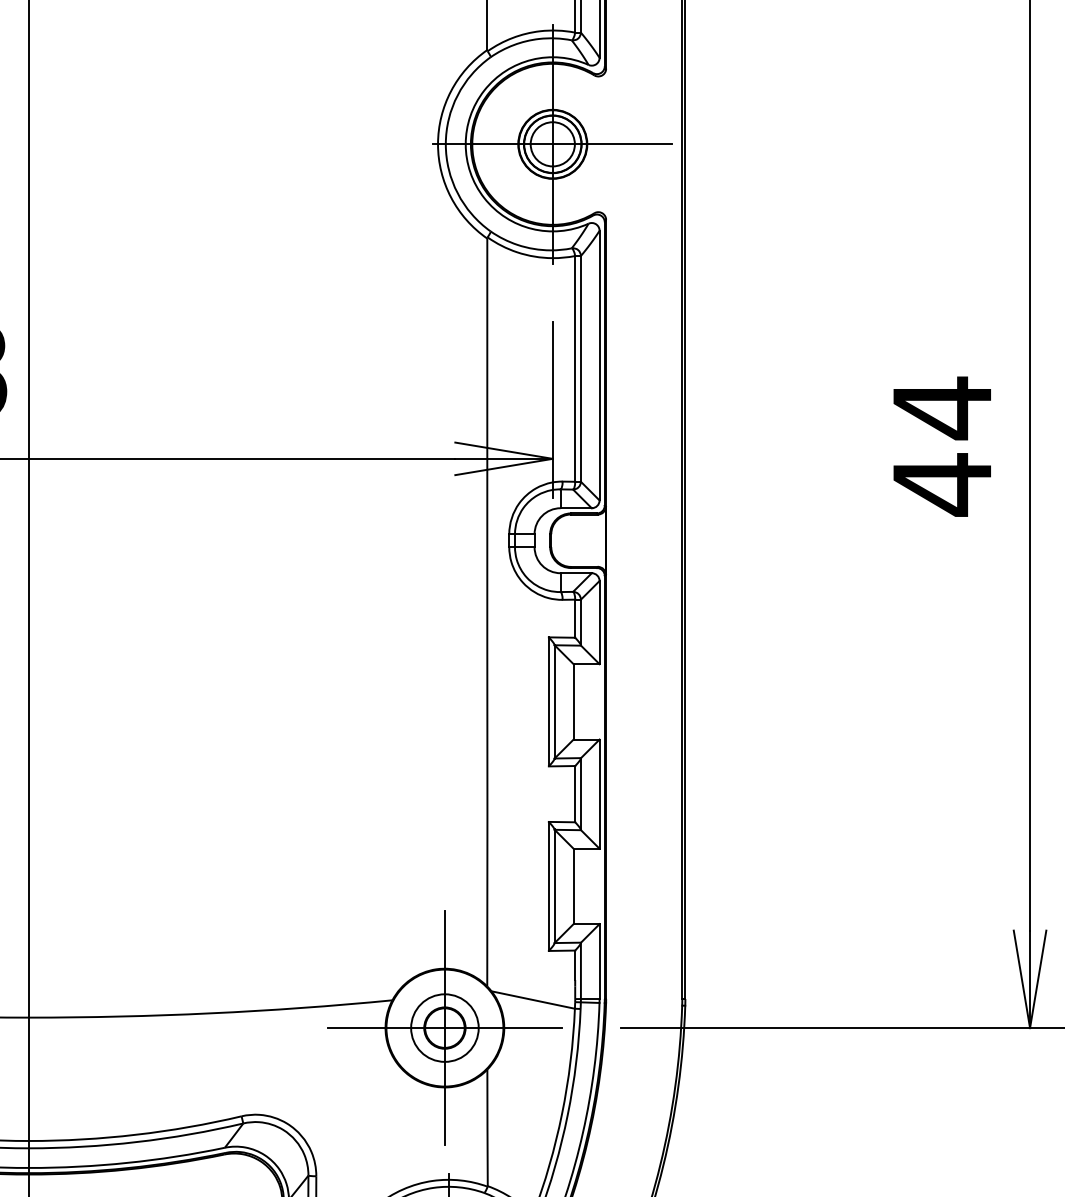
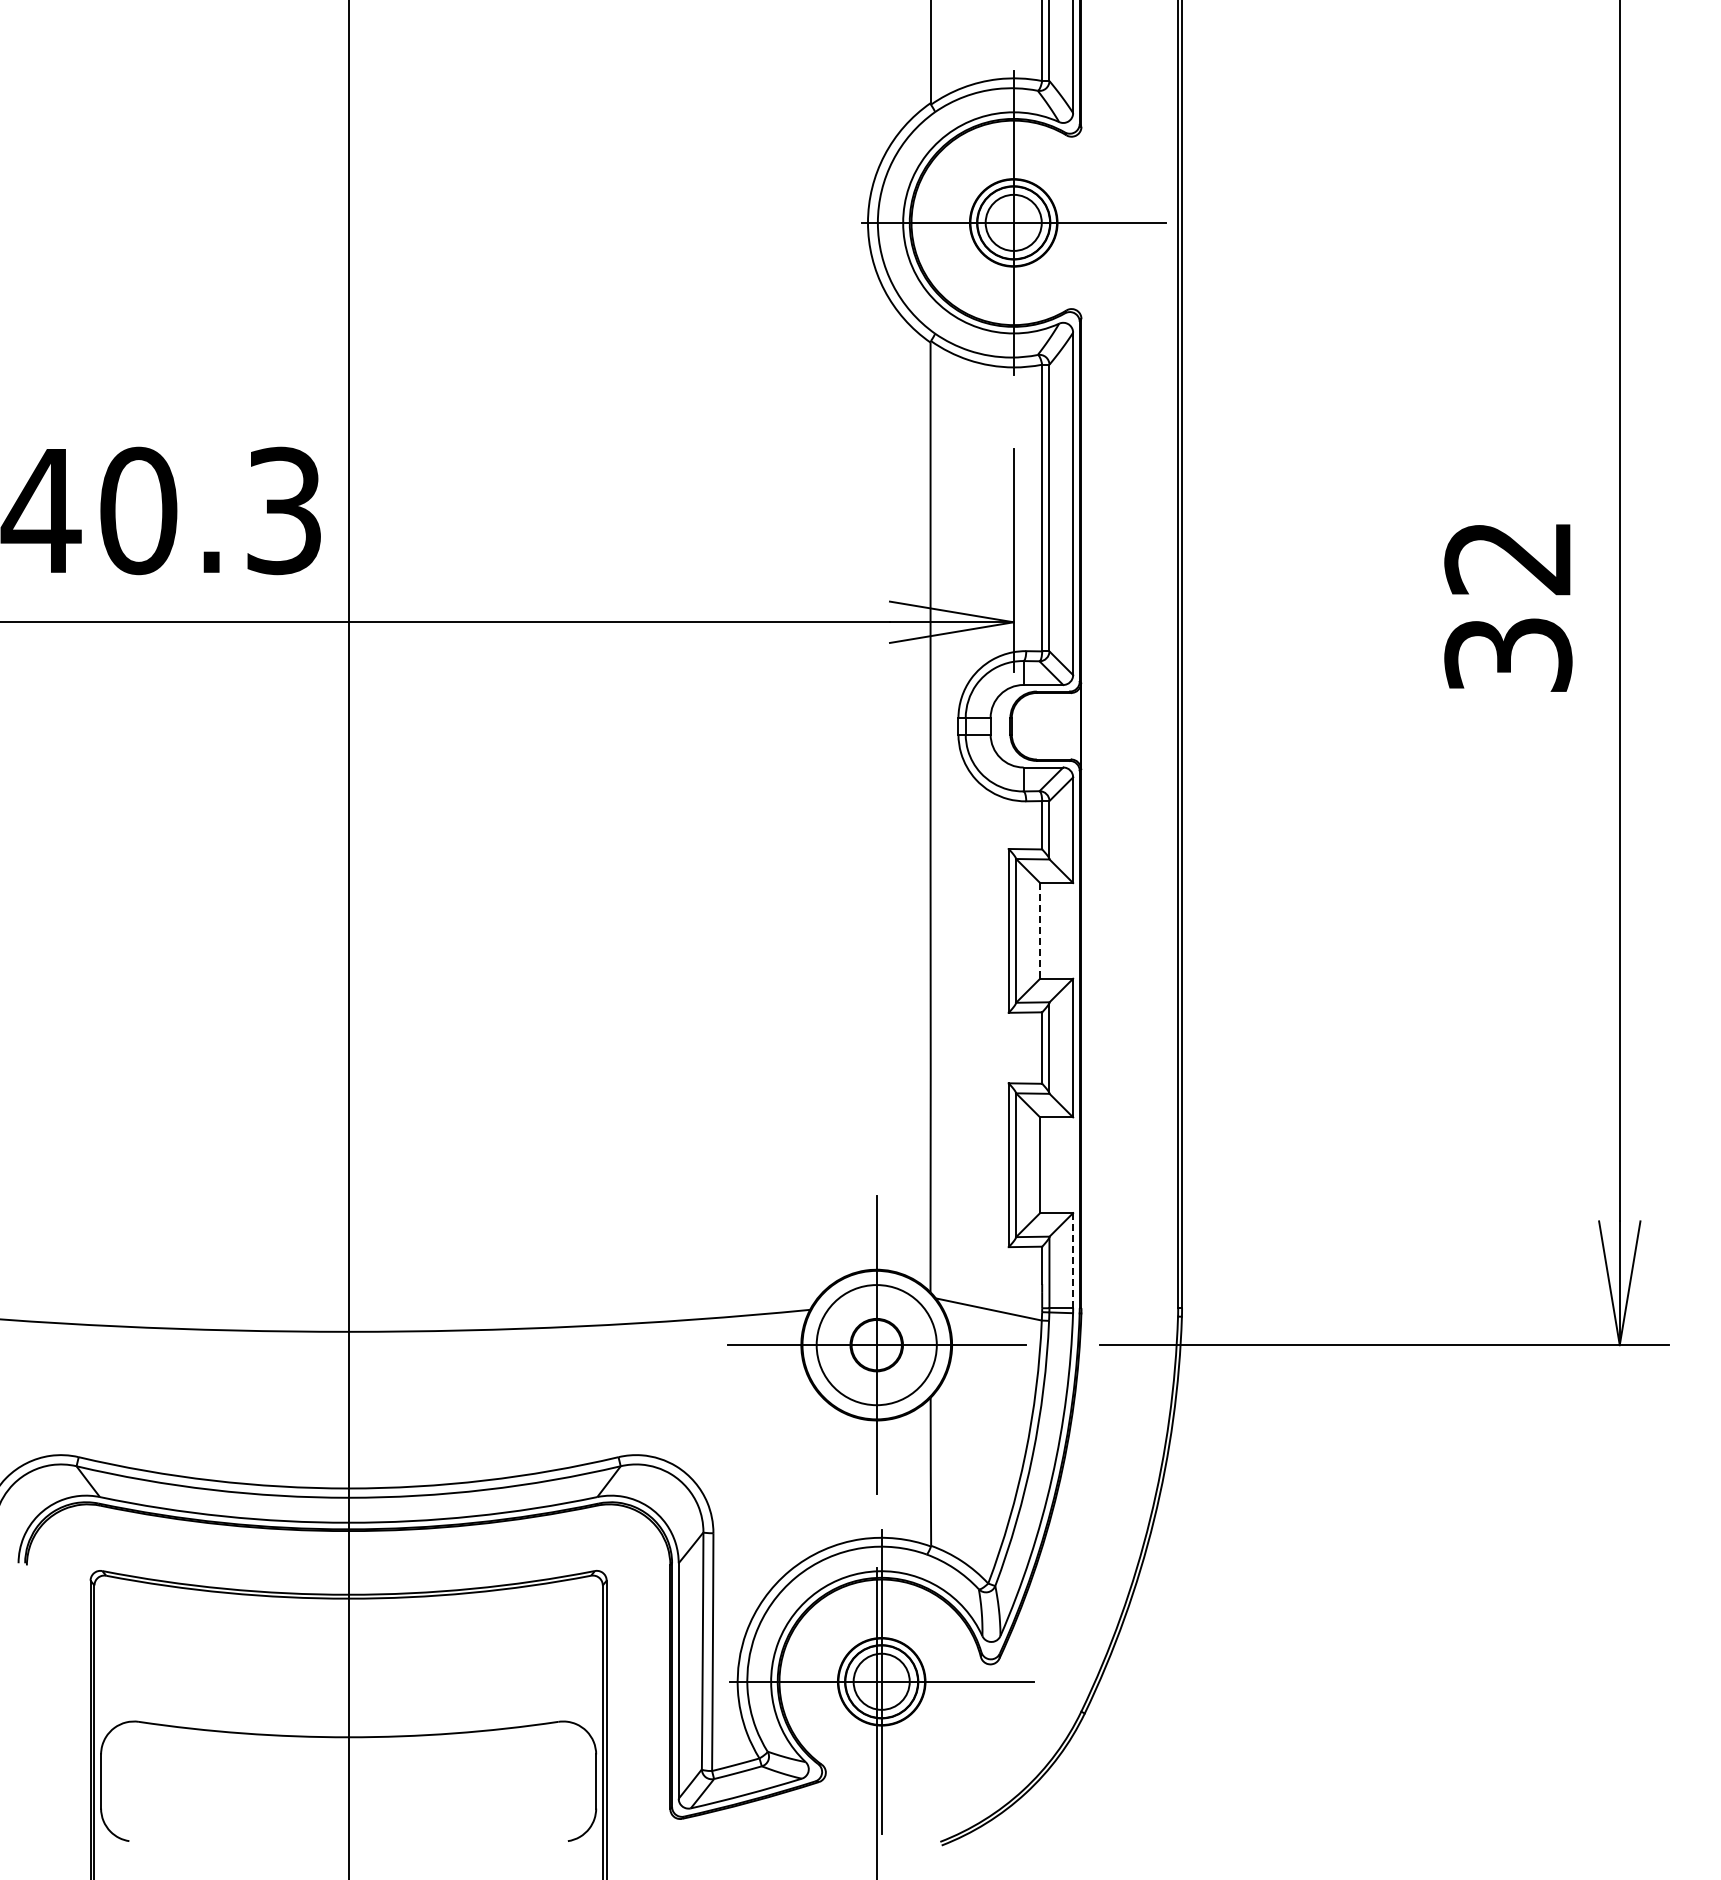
text: (942, 446) -> (1508, 606), 44 -> 32
line: (573, 701) -> (1040, 930), solid -> dashed
line: (599, 961) -> (1073, 1260), solid -> dashed
circle: (444, 1028) -> (876, 1345), size x1.4

